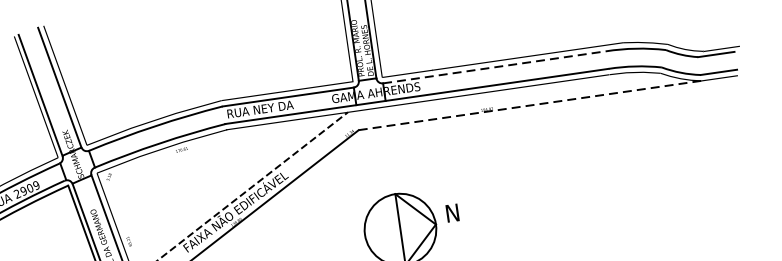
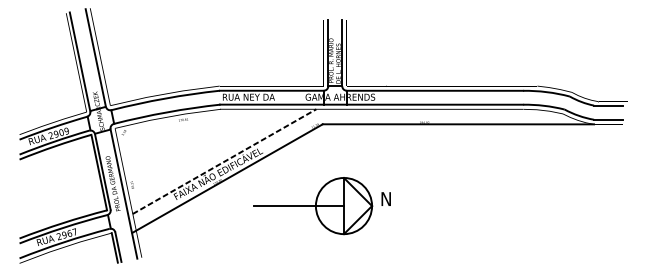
line: (495, 66) -> (435, 90), dashed -> solid
line: (530, 105) -> (458, 124), dashed -> solid
line: (344, 238) -> (299, 206), added

